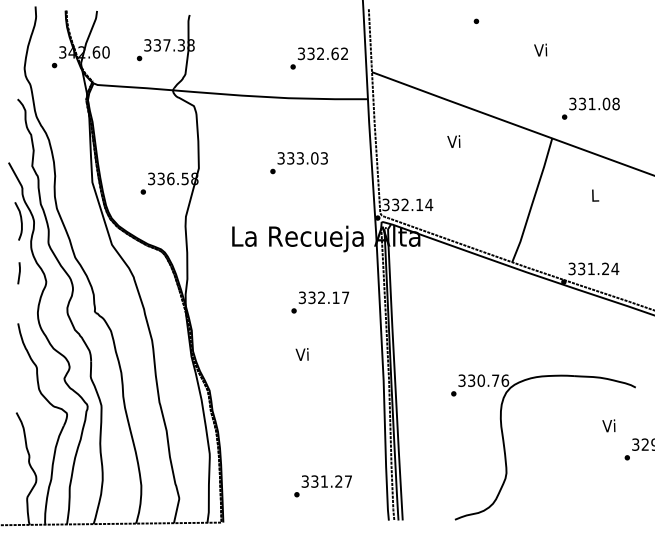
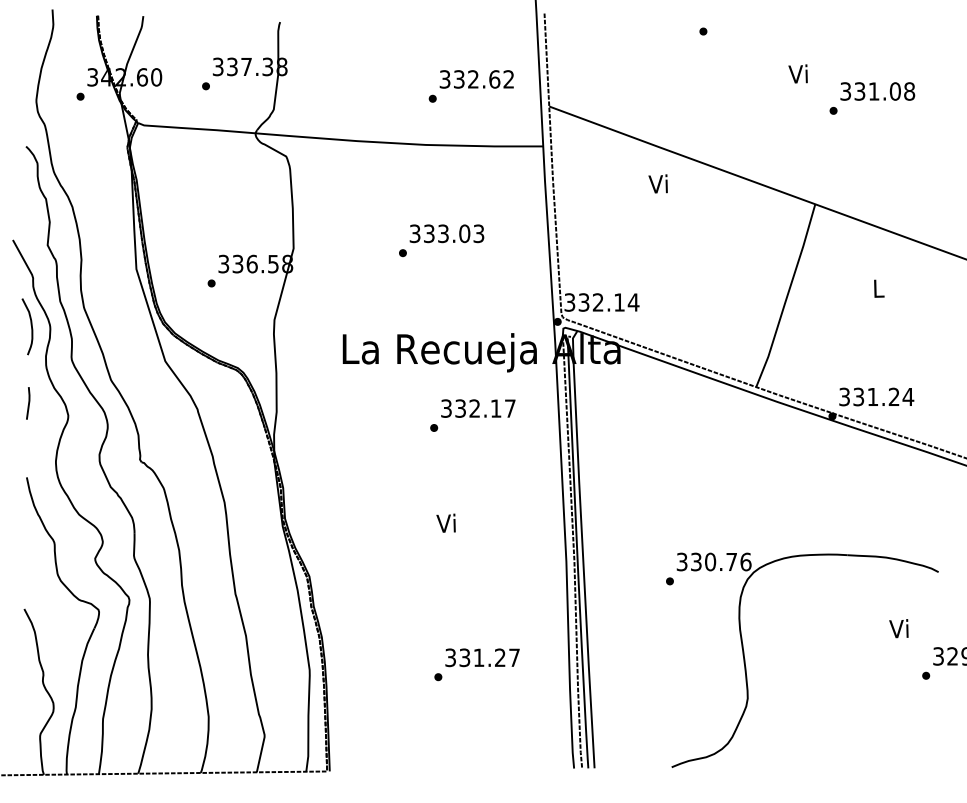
text: (590, 108) -> (871, 98), moved
text: (453, 141) -> (657, 183), moved
text: (320, 302) -> (473, 415), moved
text: (322, 486) -> (476, 665), moved

